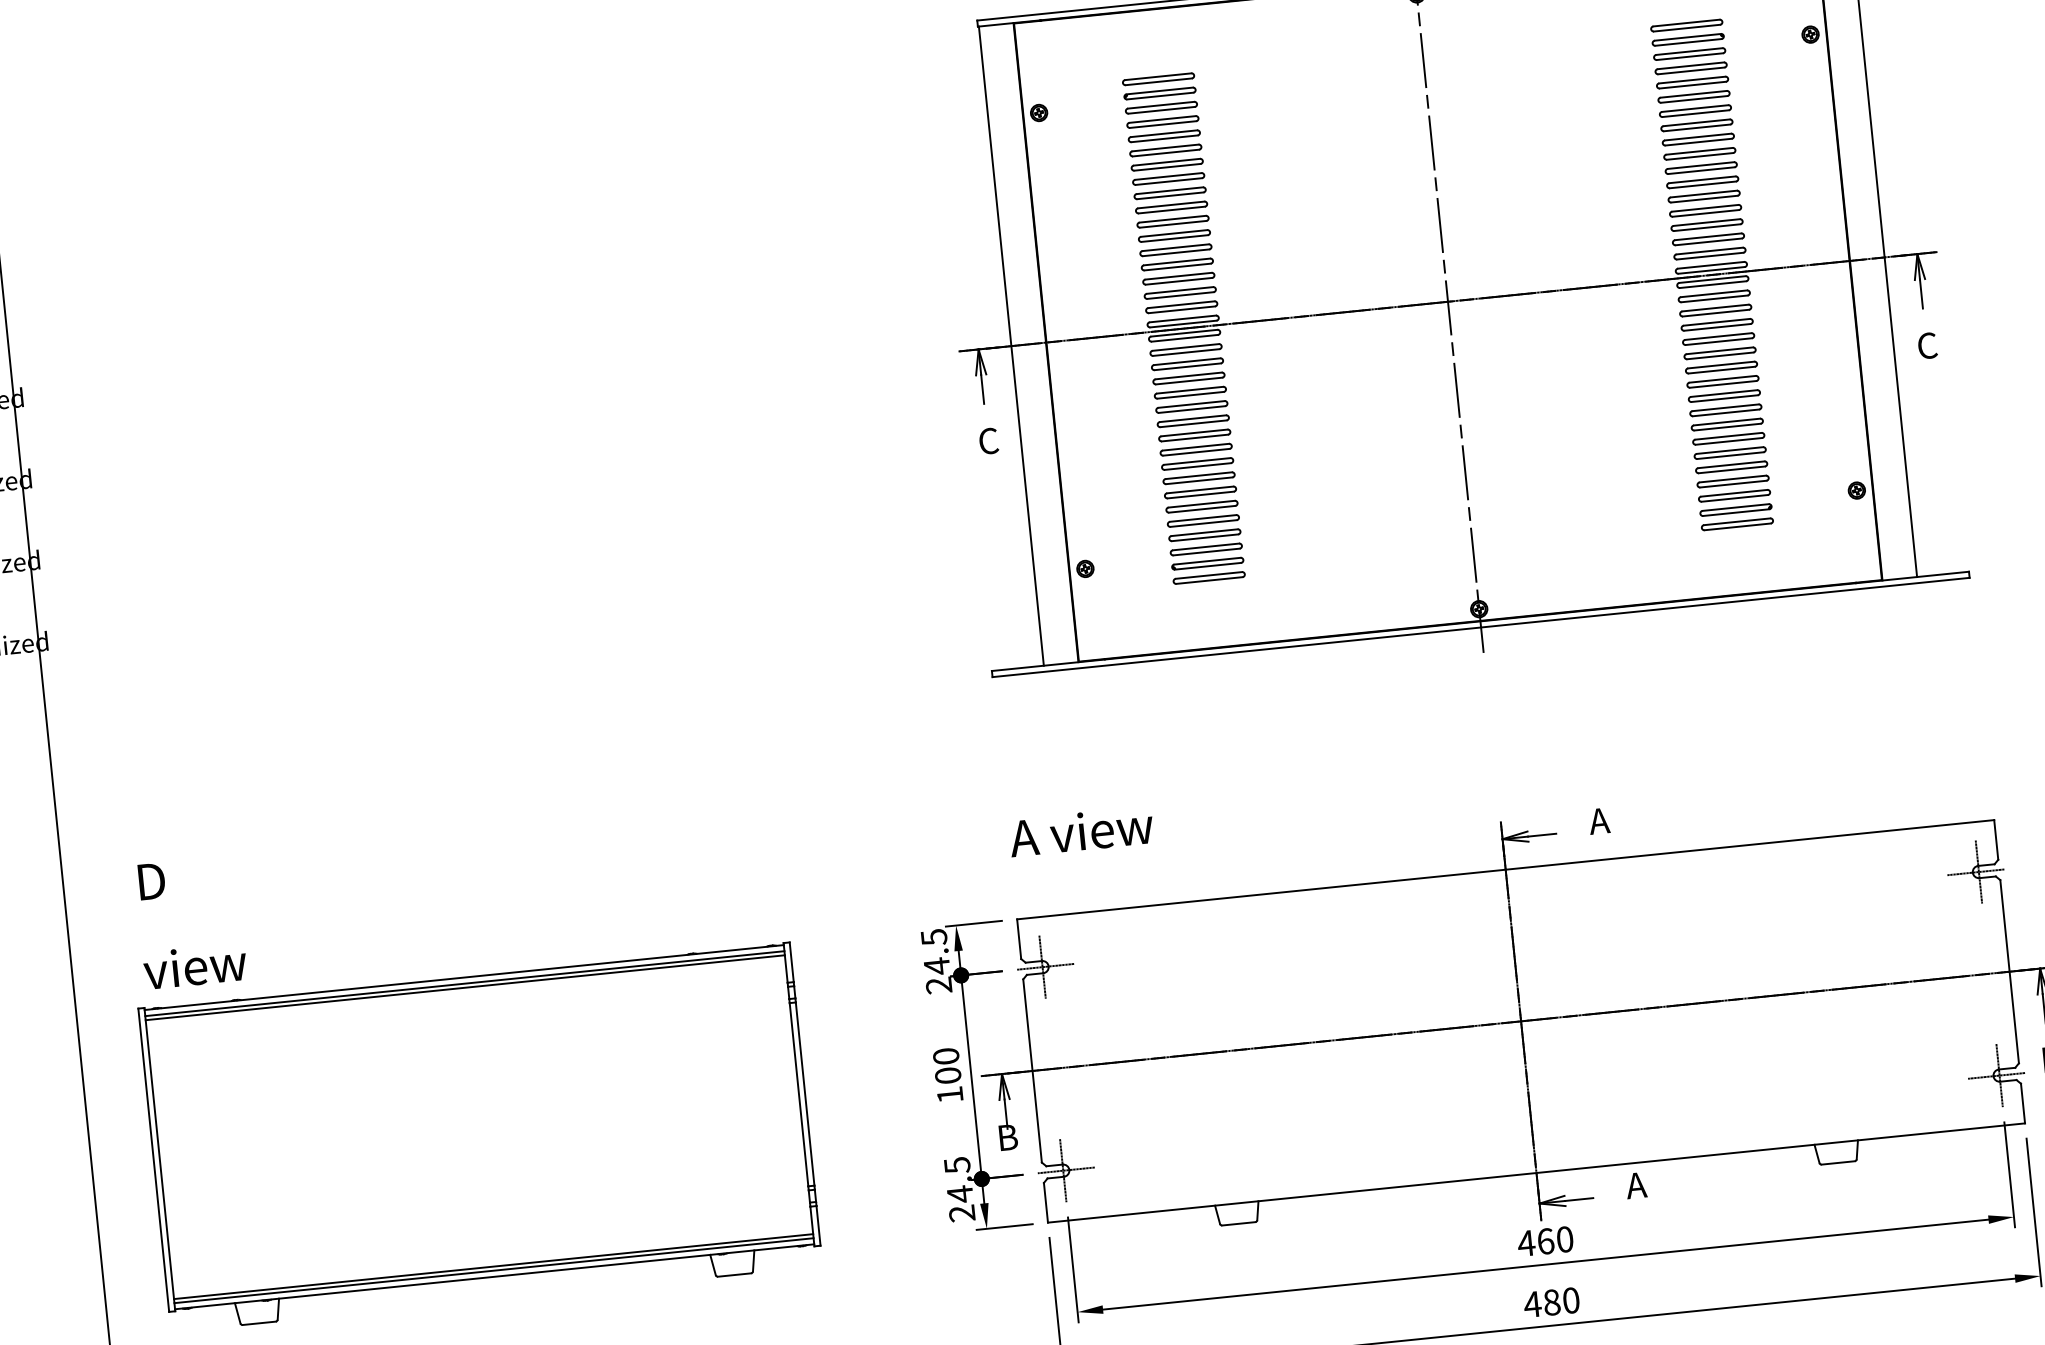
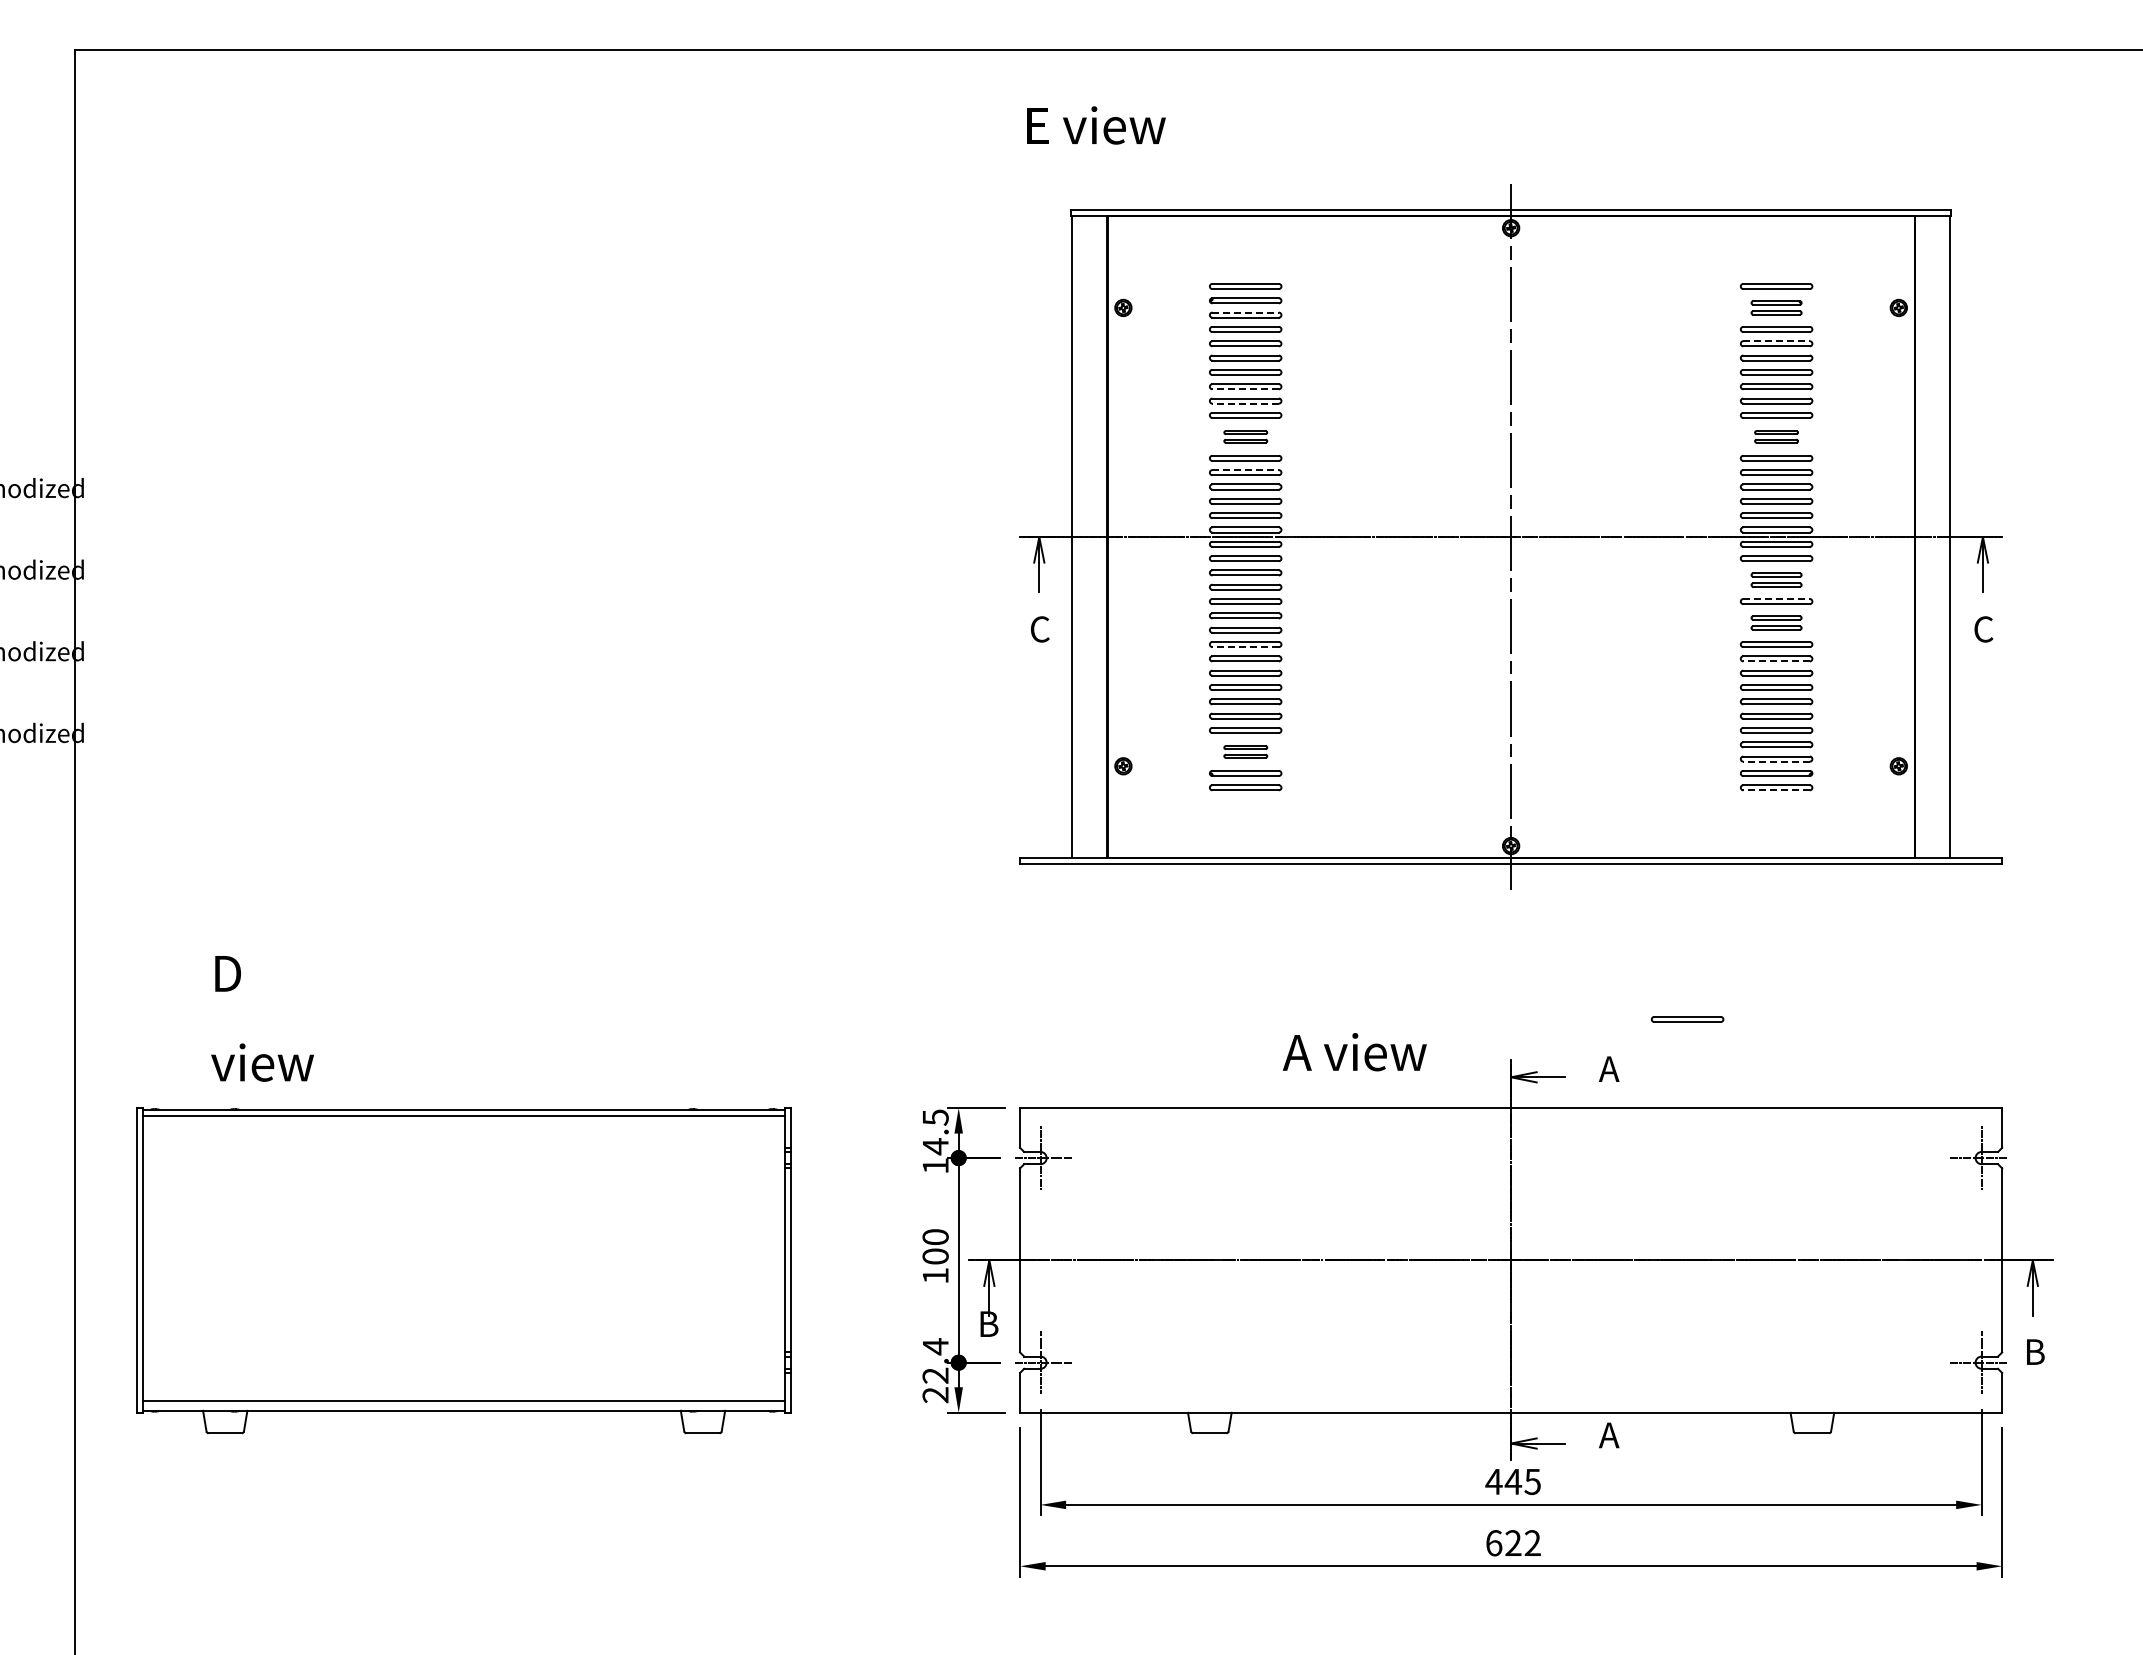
part: (1688, 46) -> (1776, 307), size x0.7
line: (1693, 80) -> (1777, 341), solid -> dashed
line: (1162, 105) -> (1246, 312), solid -> dashed
part: (1701, 174) -> (1776, 436), size x0.6
line: (1168, 181) -> (1245, 389), solid -> dashed
line: (1170, 195) -> (1245, 403), solid -> dashed
part: (1173, 228) -> (1245, 436), size x0.6
line: (1177, 262) -> (1246, 470), solid -> dashed
part: (1716, 317) -> (1776, 579), size x0.7
line: (1719, 336) -> (1777, 599), solid -> dashed
part: (1720, 359) -> (1776, 622), size x0.7
line: (1724, 398) -> (1776, 661), solid -> dashed
line: (1194, 438) -> (1245, 647), solid -> dashed
line: (1734, 498) -> (1776, 761), solid -> dashed
line: (1737, 527) -> (1776, 790), solid -> dashed
part: (1205, 541) -> (1245, 751), size x0.6
part: (1672, 763) -> (1687, 1019), added
text: (1081, 831) -> (1354, 1052), moved
text: (190, 922) -> (262, 1018), moved
text: (938, 985) -> (935, 1165), 24.5 -> 14.5
line: (464, 988) -> (463, 1120), removed
text: (958, 1180) -> (935, 1361), 24.5 -> 22.4
text: (1554, 1240) -> (1522, 1481), 460 -> 445
line: (493, 1270) -> (463, 1404), removed
text: (1551, 1302) -> (1512, 1543), 480 -> 622

